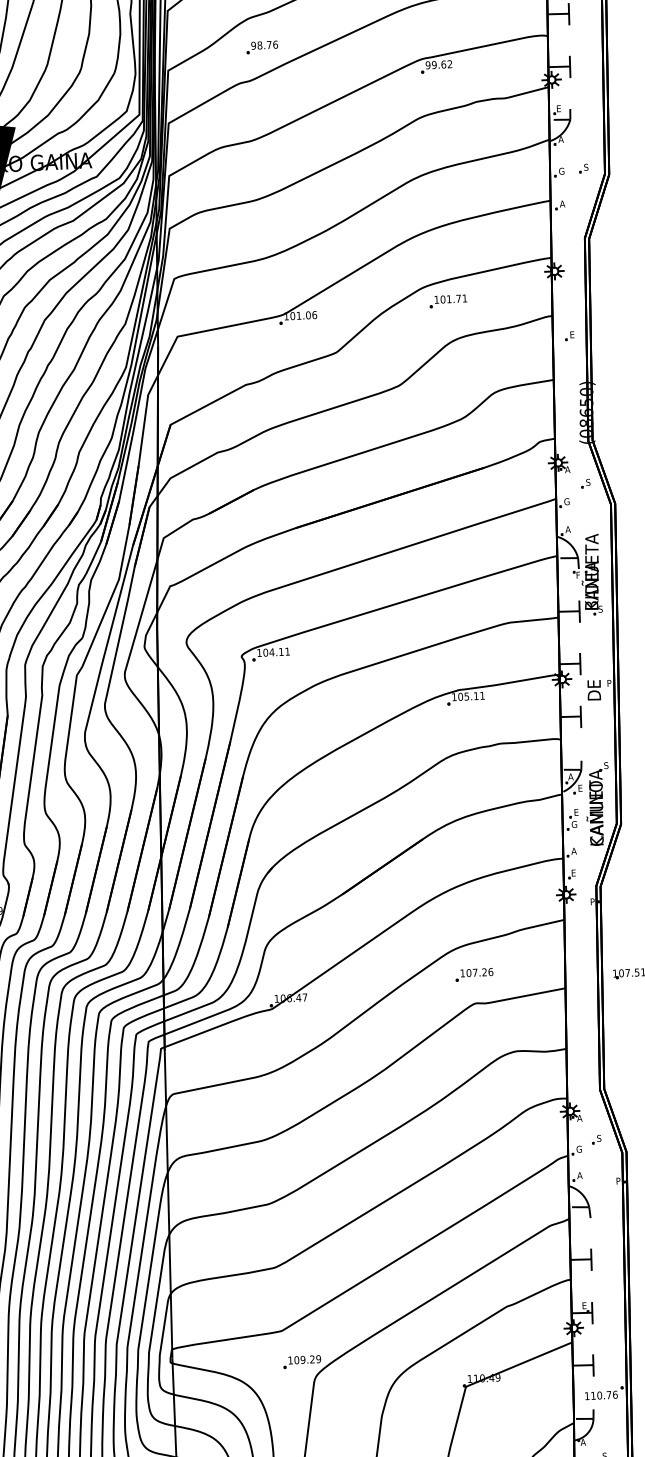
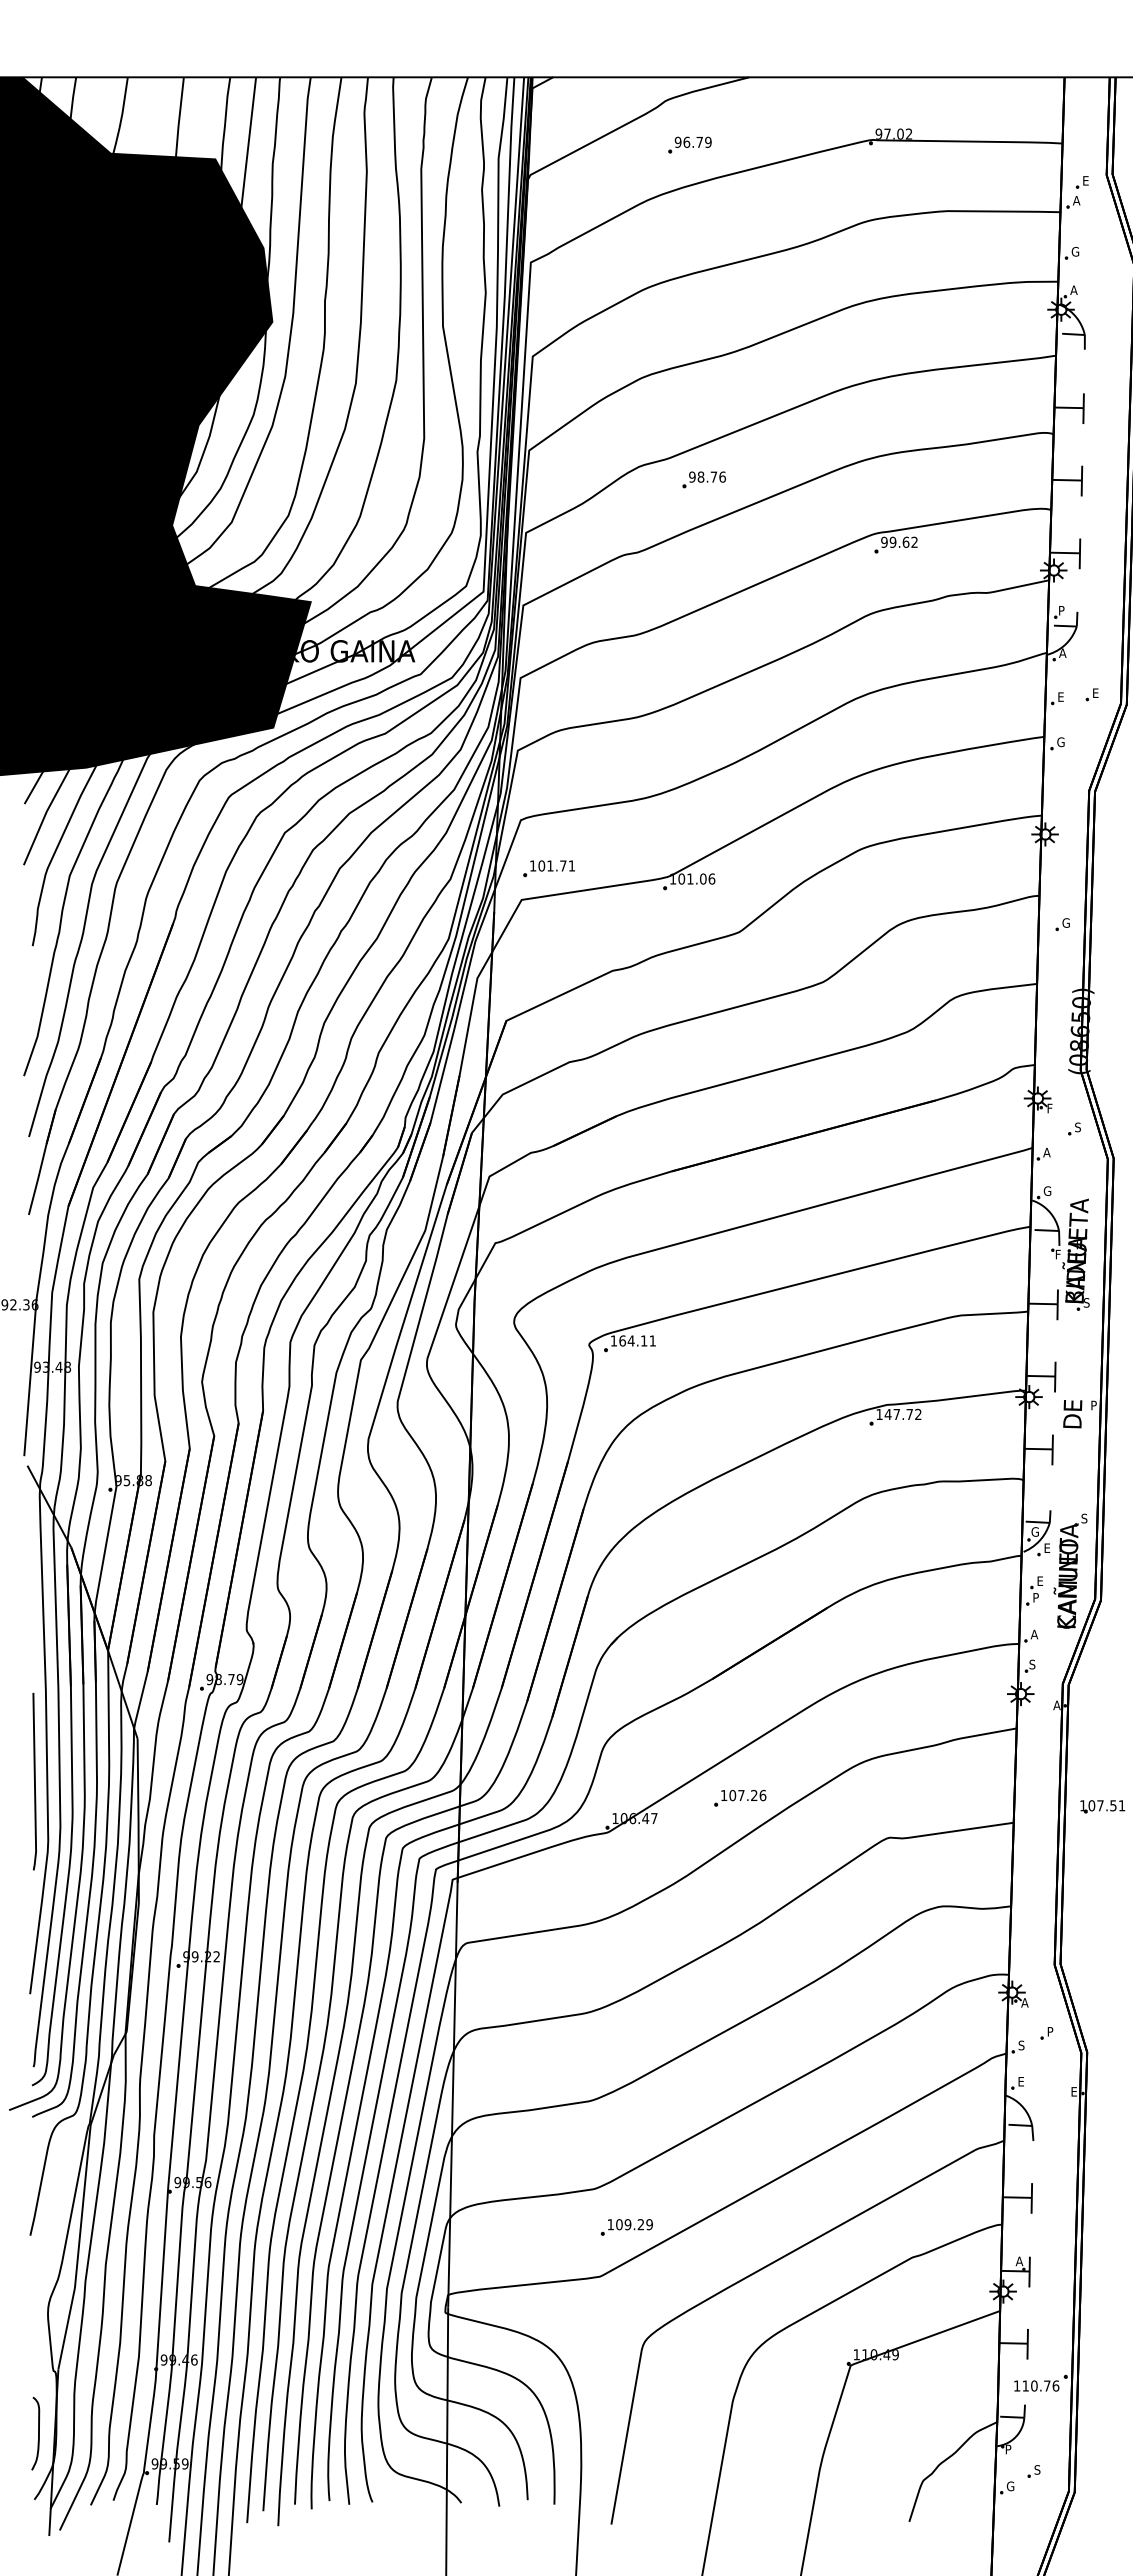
part: (261, 47) -> (703, 479), moved
text: (559, 108) -> (1062, 610), E -> P
text: (586, 167) -> (1095, 693), S -> E
text: (561, 170) -> (1061, 696), G -> E
text: (562, 204) -> (1060, 742), A -> G
part: (447, 301) -> (548, 868), moved
text: (572, 334) -> (1065, 922), E -> G
text: (567, 469) -> (1050, 1108), A -> F
text: (566, 501) -> (1046, 1152), G -> A
text: (568, 529) -> (1047, 1190), A -> G
text: (265, 652) -> (622, 1340), 104.11 -> 164.11
text: (470, 696) -> (902, 1414), 105.11 -> 147.72
text: (570, 776) -> (1034, 1531), A -> G
text: (574, 824) -> (1036, 1597), G -> P
text: (573, 873) -> (1032, 1664), E -> S
text: (592, 901) -> (1056, 1705), P -> A
part: (474, 974) -> (740, 1798), moved
text: (599, 1138) -> (1050, 2031), S -> P
text: (578, 1149) -> (1021, 2045), G -> S
text: (579, 1175) -> (1021, 2081), A -> E
text: (618, 1180) -> (1074, 2091), P -> E
text: (584, 1305) -> (1019, 2261), E -> A
part: (302, 1362) -> (626, 2227), moved
text: (583, 1442) -> (1008, 2449), A -> P

